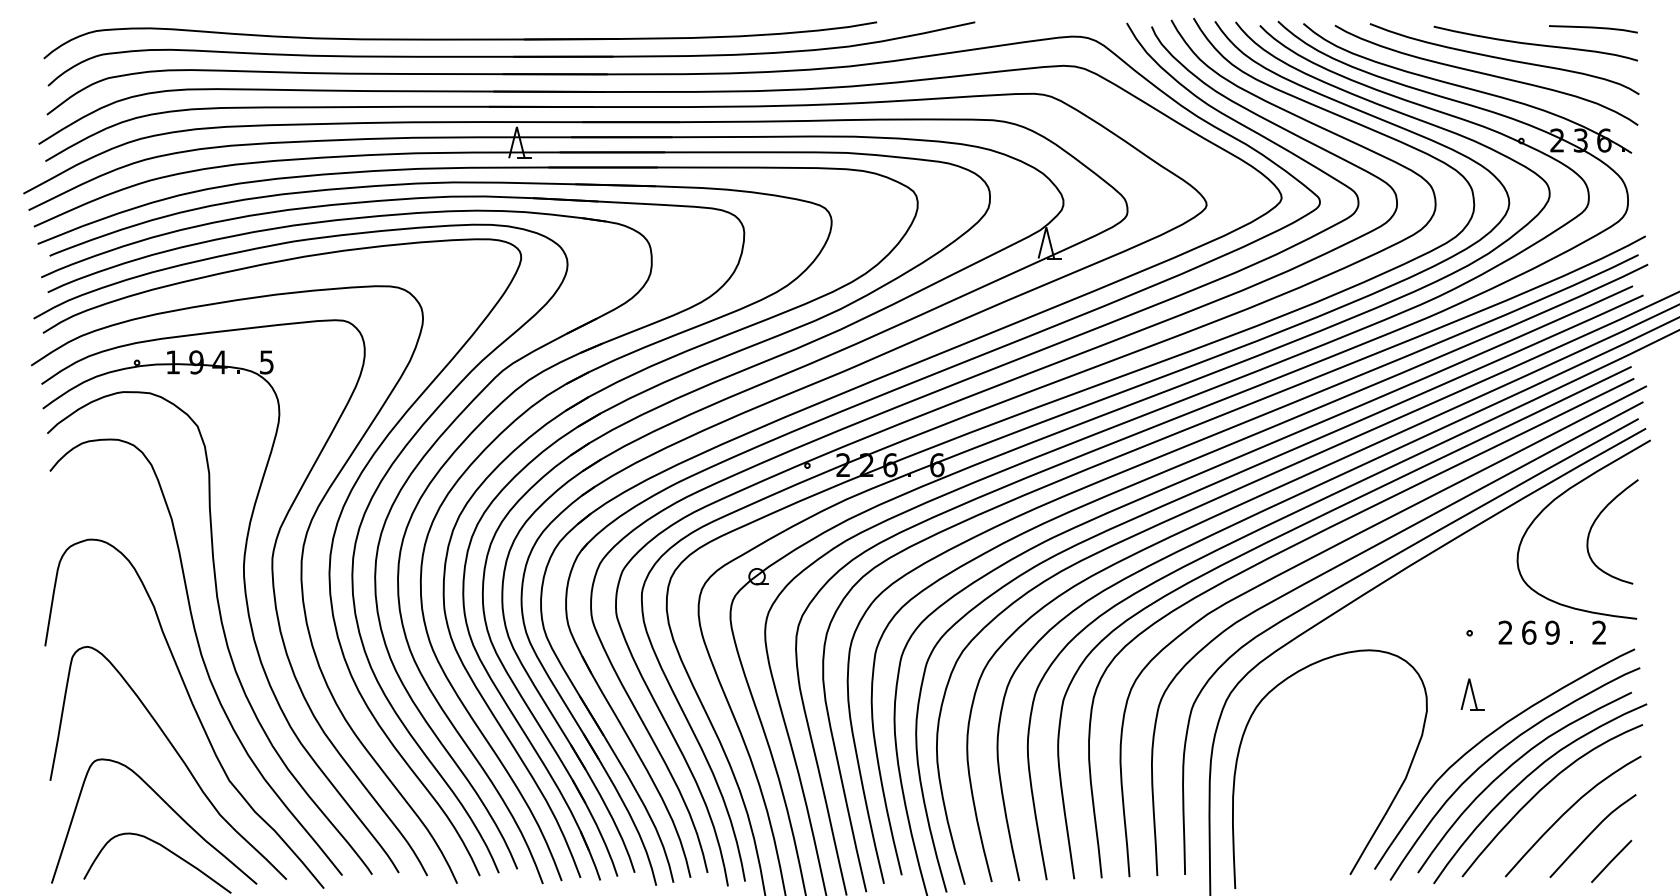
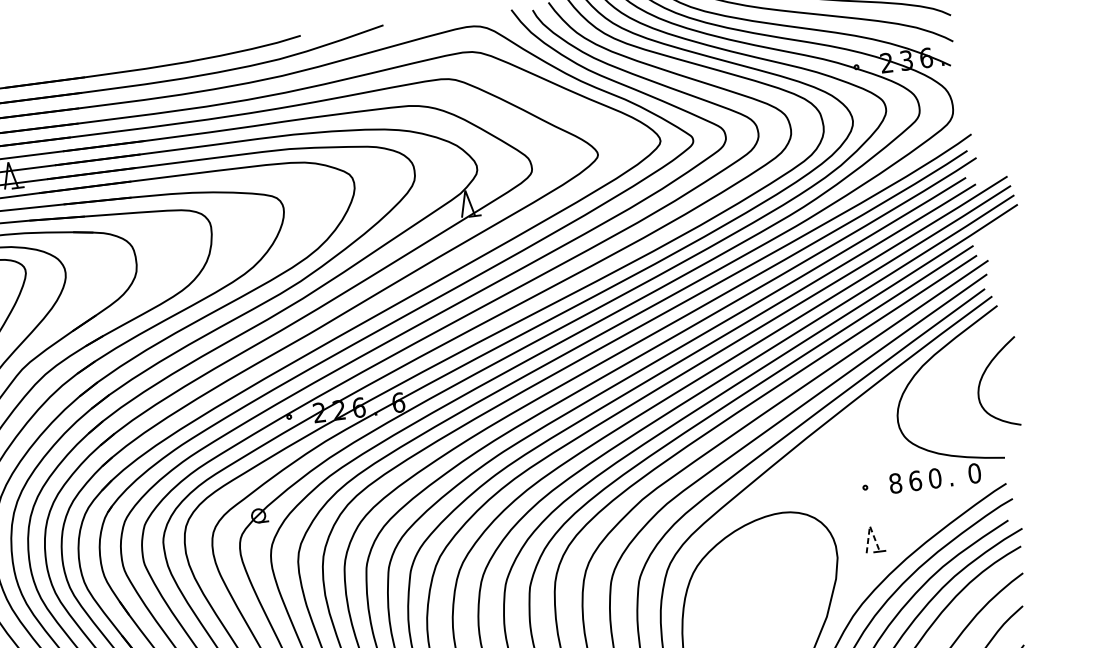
curve: (1597, 519) -> (984, 374), moved
text: (1505, 632) -> (895, 483), 2 -> 8
text: (1552, 632) -> (935, 478), 9 -> 0
text: (1599, 632) -> (974, 473), 2 -> 0
line: (1469, 678) -> (870, 525), solid -> dashed

